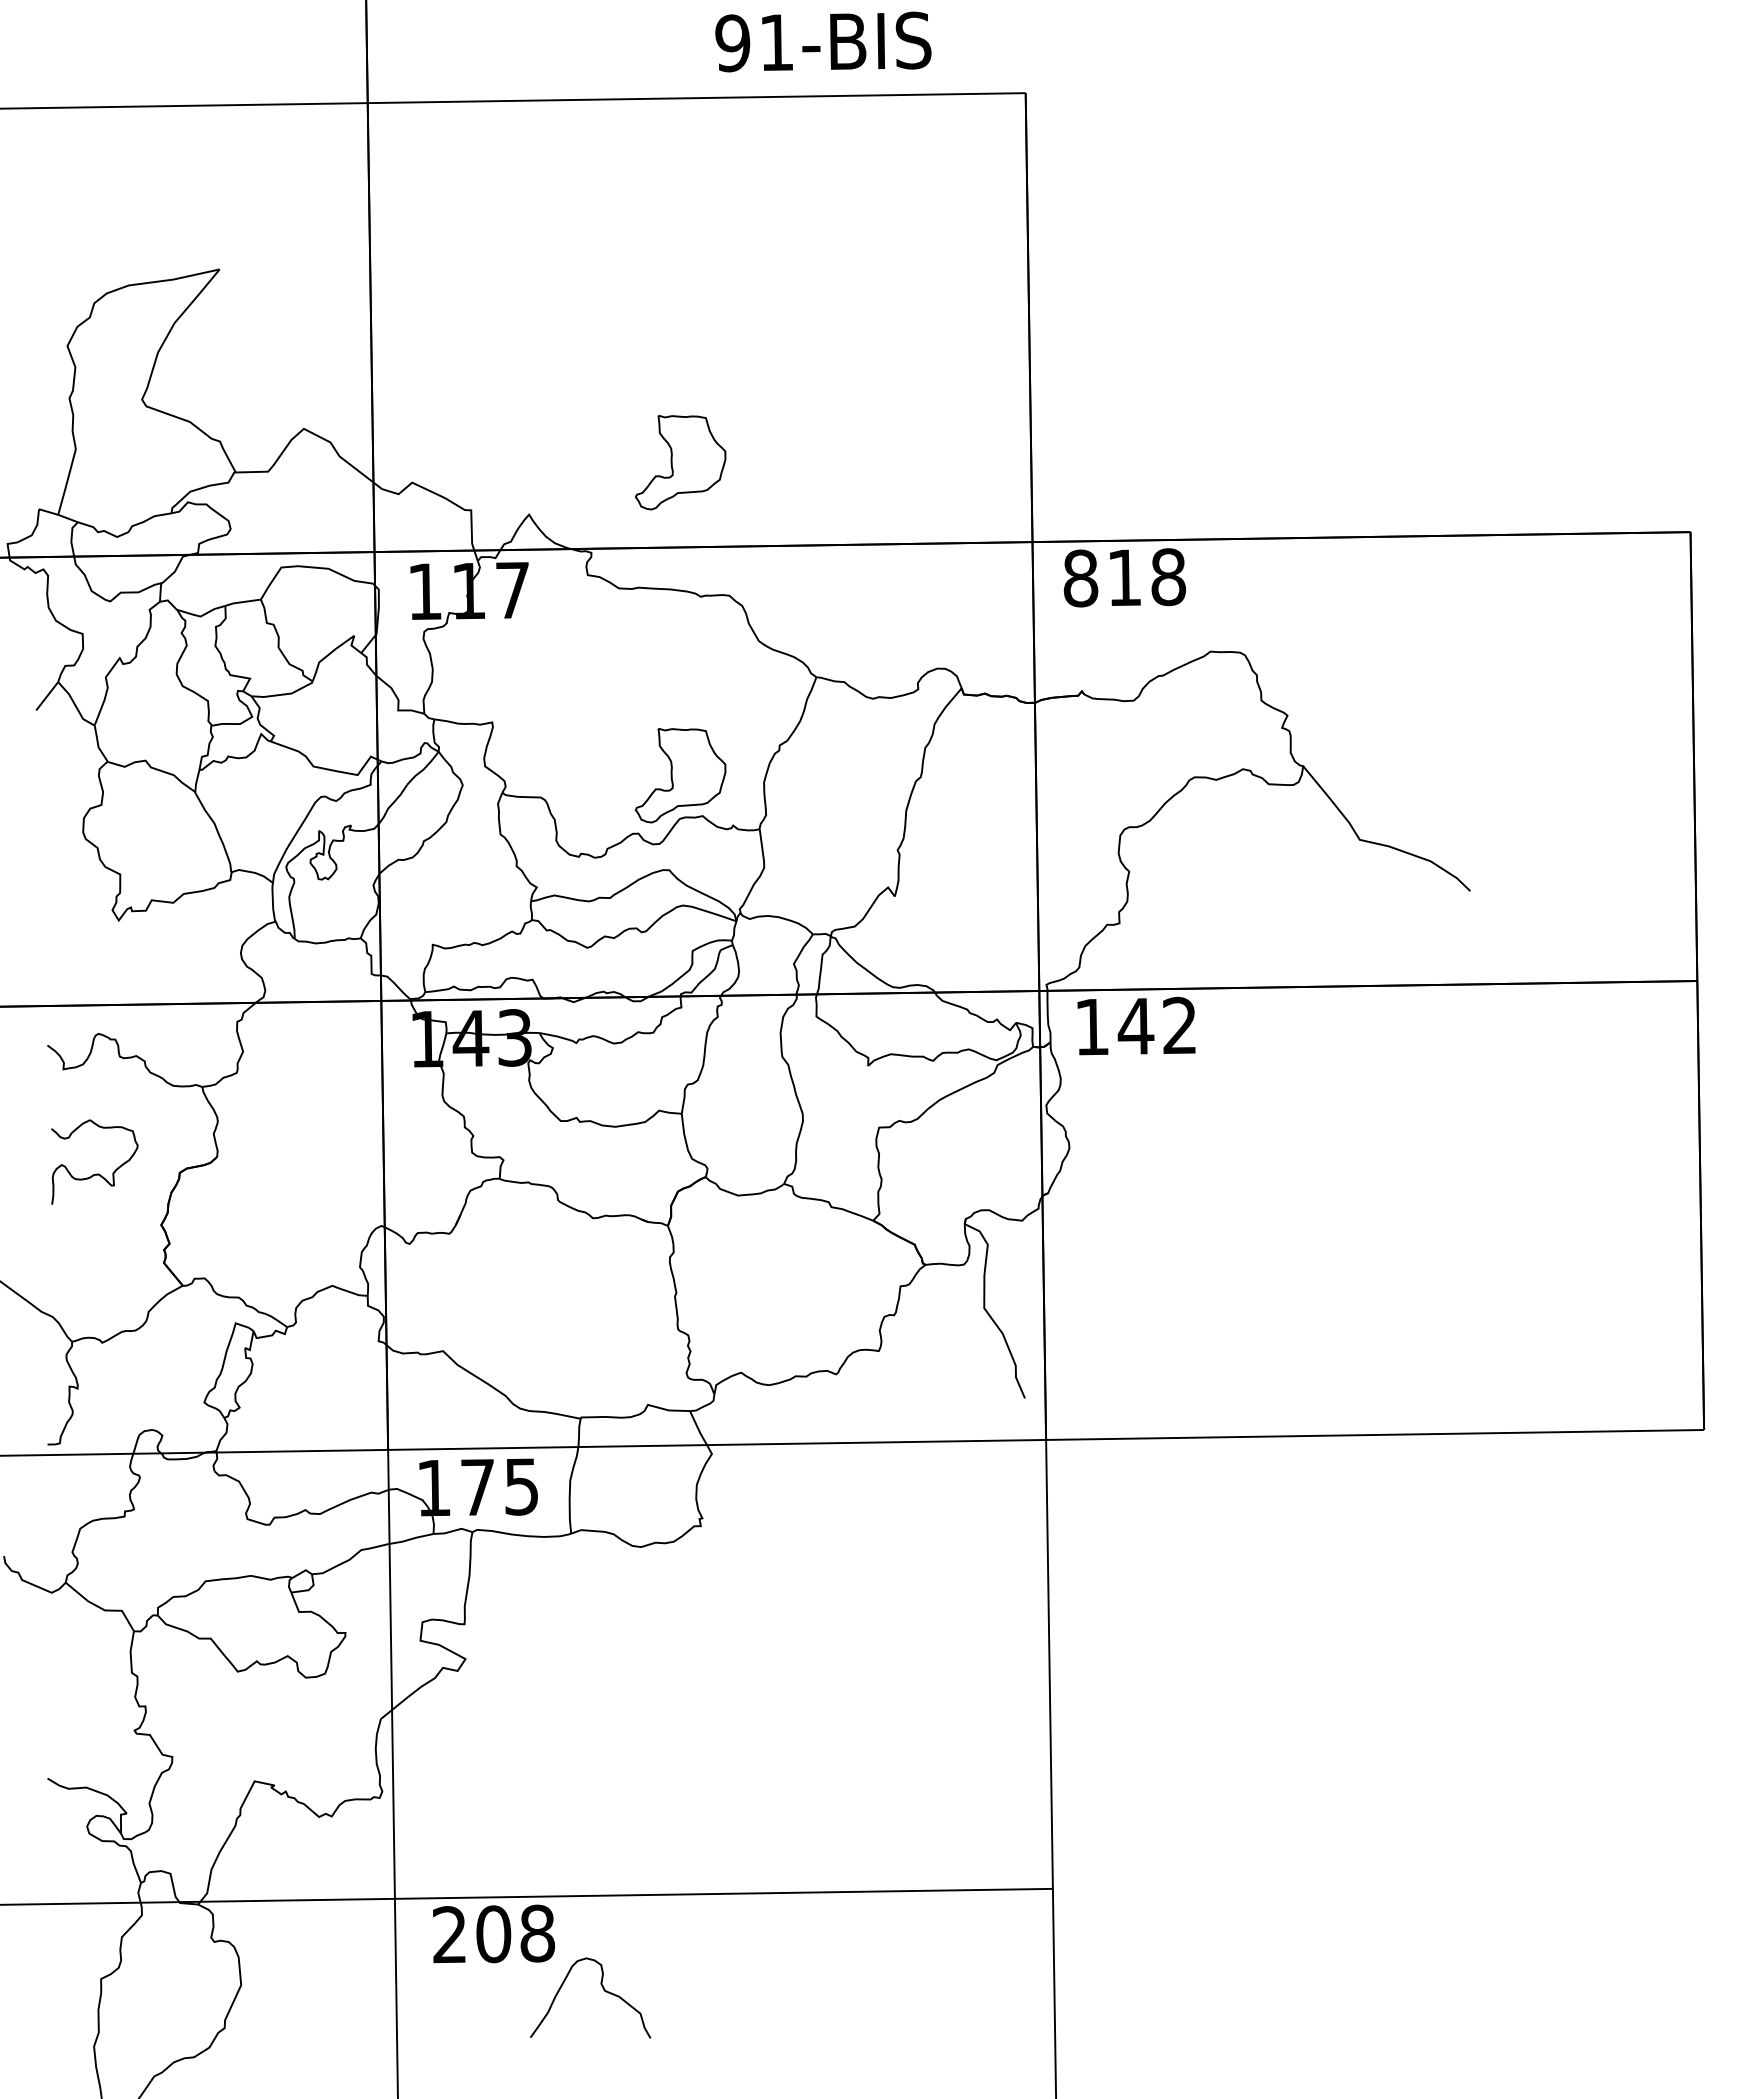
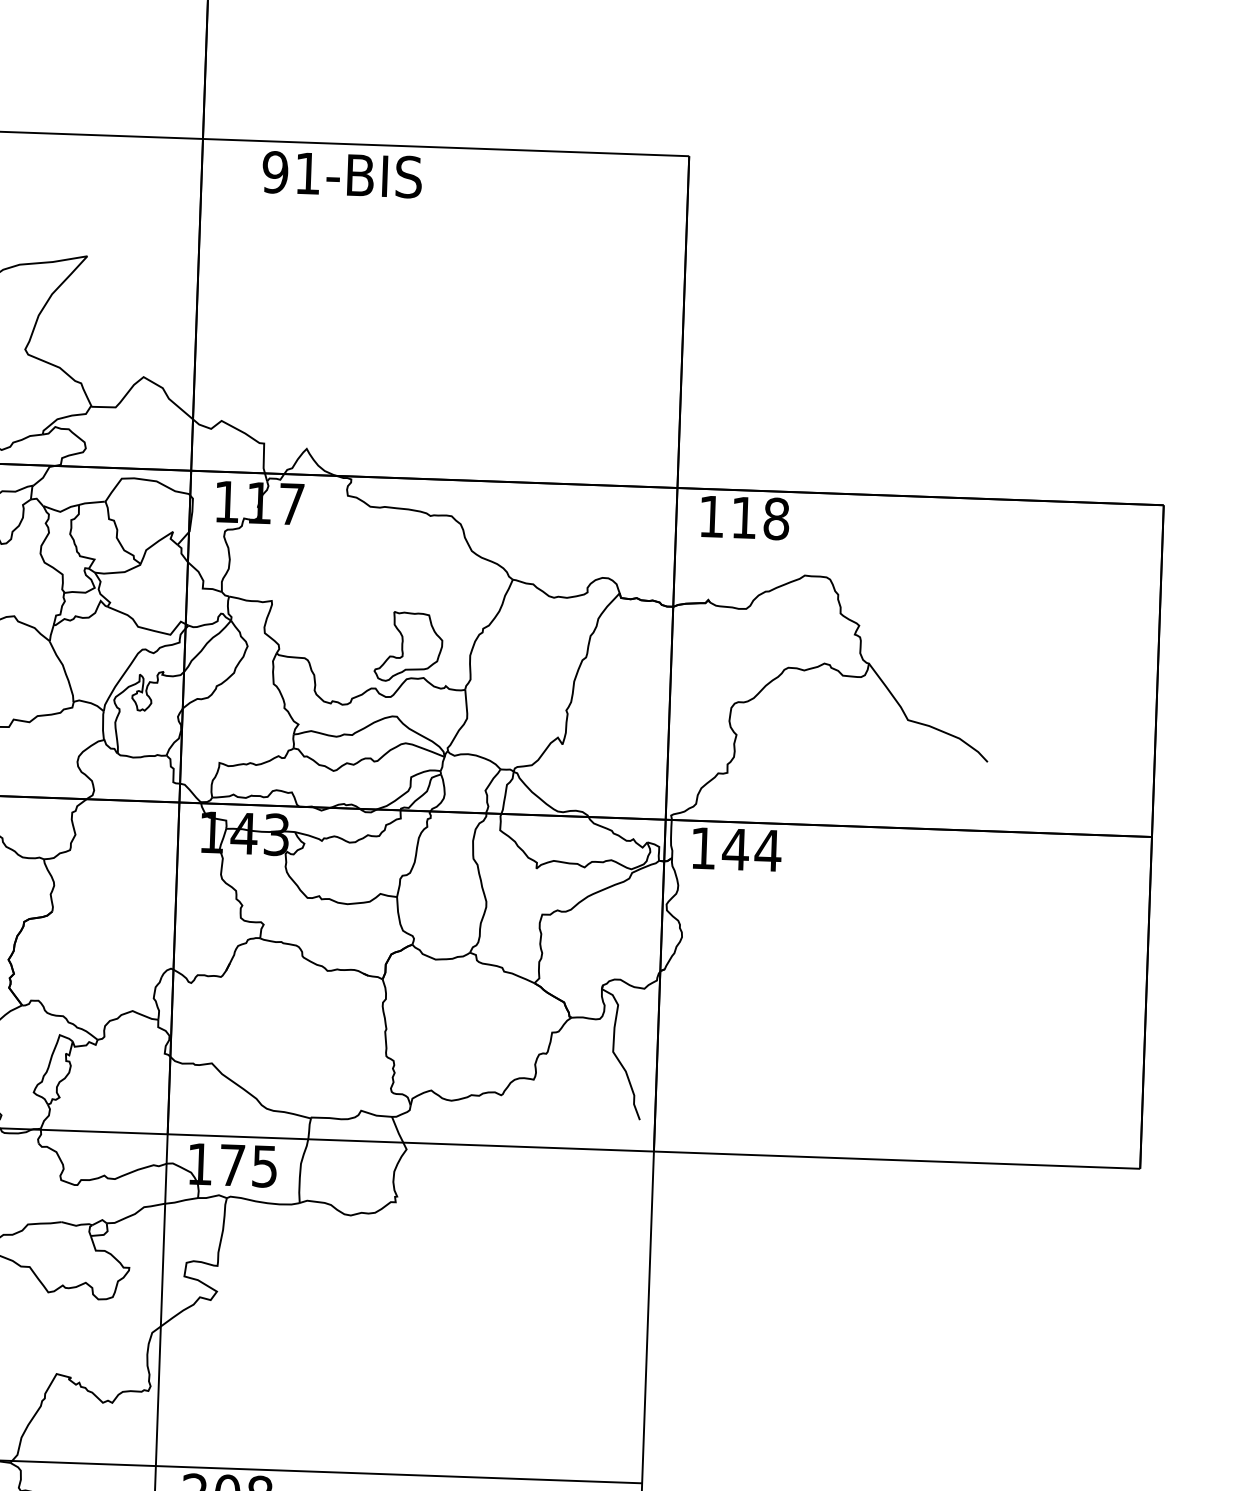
text: (823, 41) -> (342, 174), moved
part: (680, 462) -> (420, 416), removed
text: (1080, 578) -> (711, 516), 818 -> 118
text: (1179, 1024) -> (767, 849), 142 -> 144

